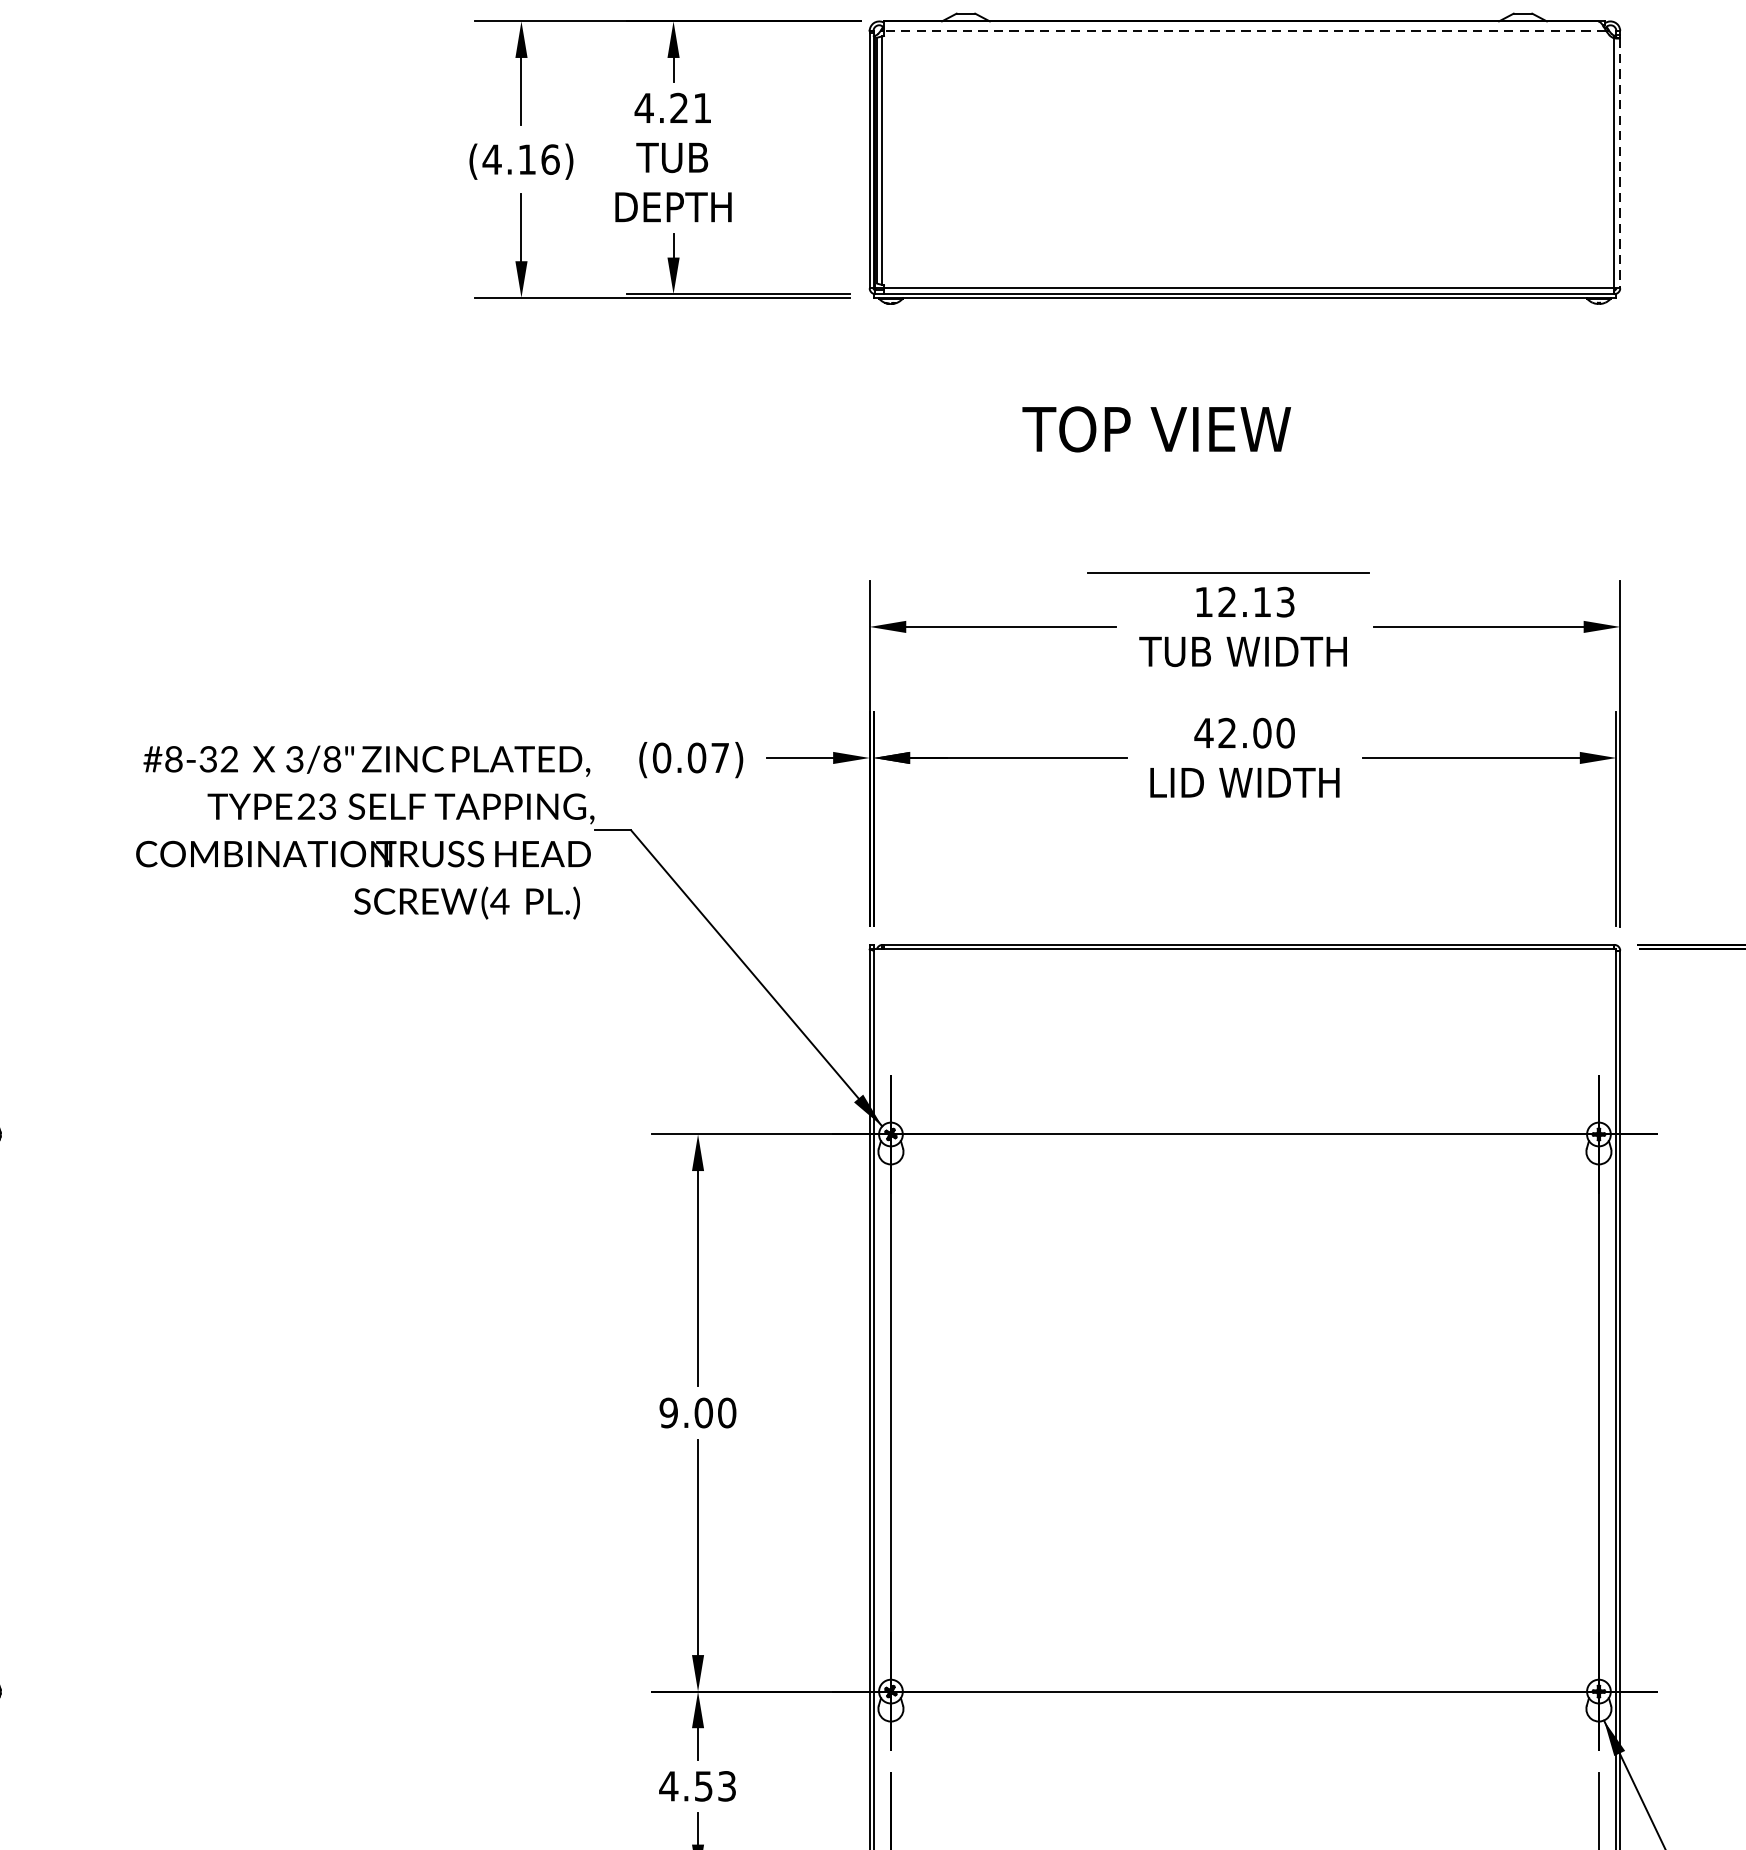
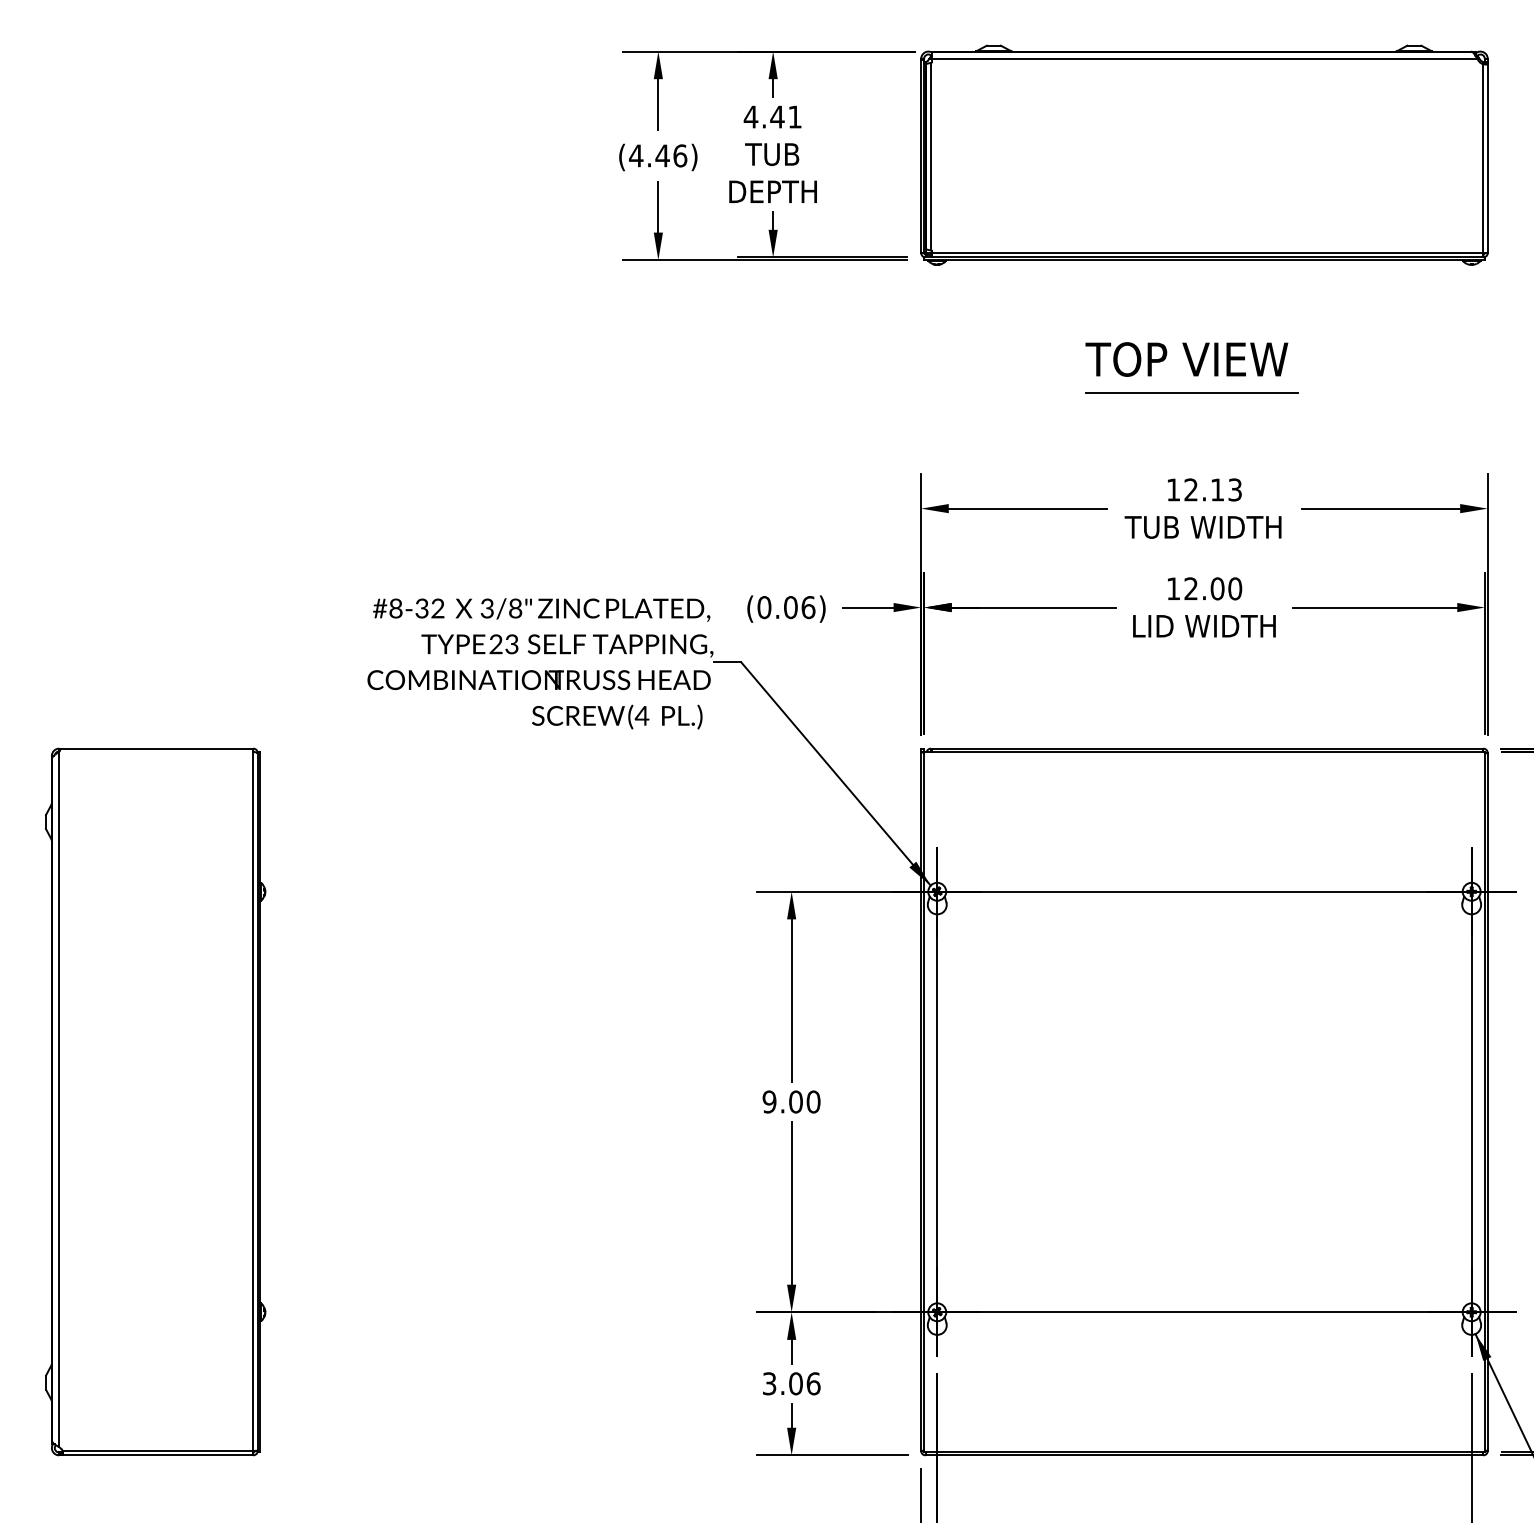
line: (1244, 30) -> (1204, 58), dashed -> solid
text: (679, 107) -> (777, 116), 4.21 -> 4.41
text: (526, 159) -> (662, 155), (4.16) -> (4.46)
line: (1619, 164) -> (1487, 159), dashed -> solid
text: (1156, 429) -> (1186, 359), moved
line: (1227, 572) -> (1191, 392), moved
text: (1203, 732) -> (1173, 588), 42.00 -> 12.00
text: (720, 757) -> (808, 607), (0.07) -> (0.06)
text: (697, 1785) -> (791, 1383), 4.53 -> 3.06

